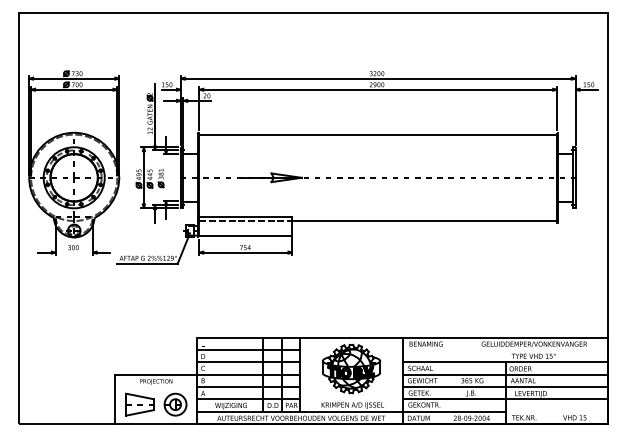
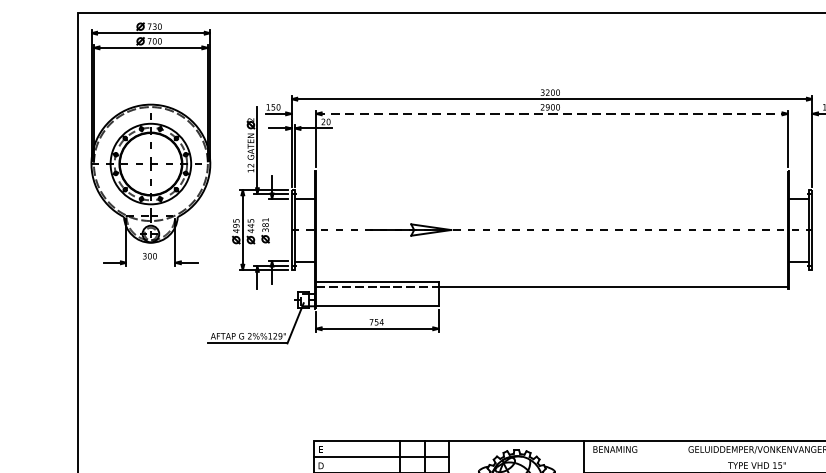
line: (378, 89) -> (552, 113), solid -> dashed
line: (378, 134) -> (552, 172), removed
part: (74, 162) -> (151, 143), moved

